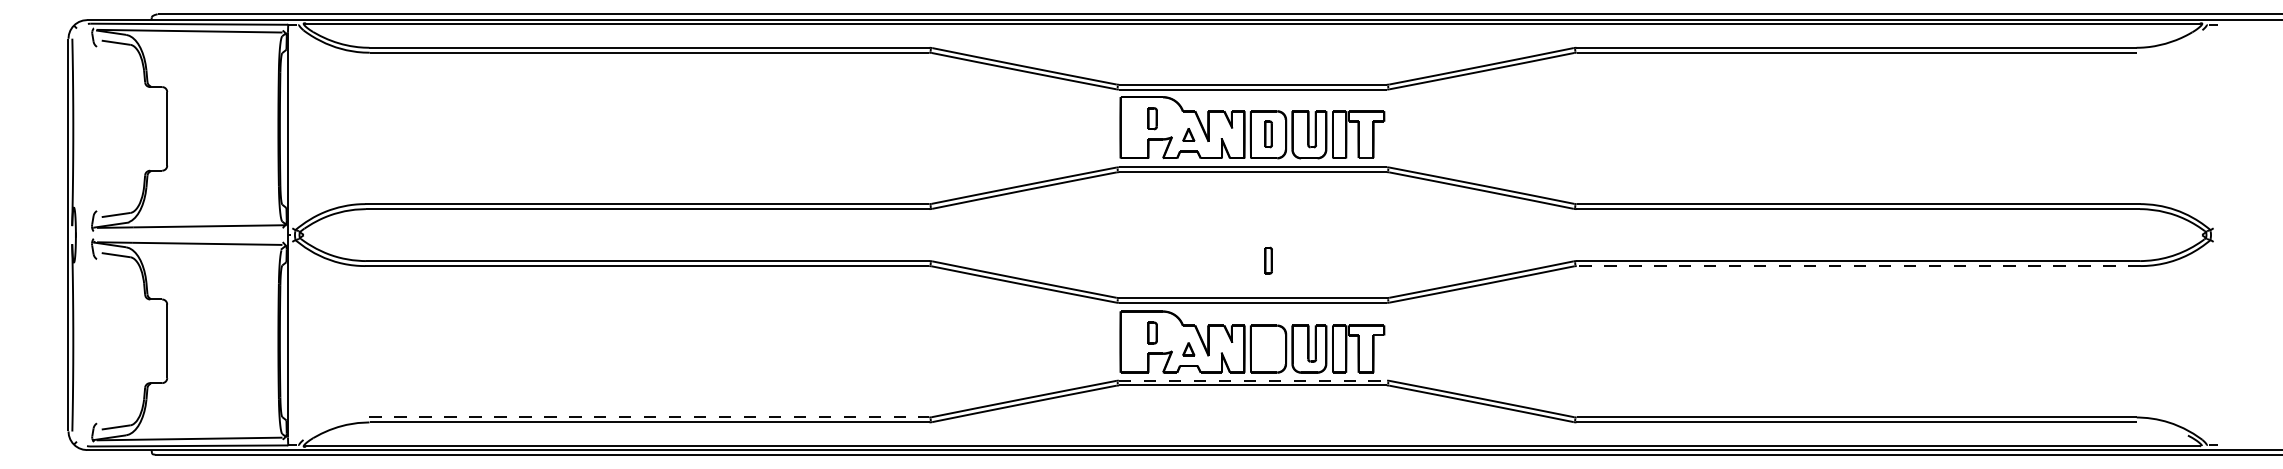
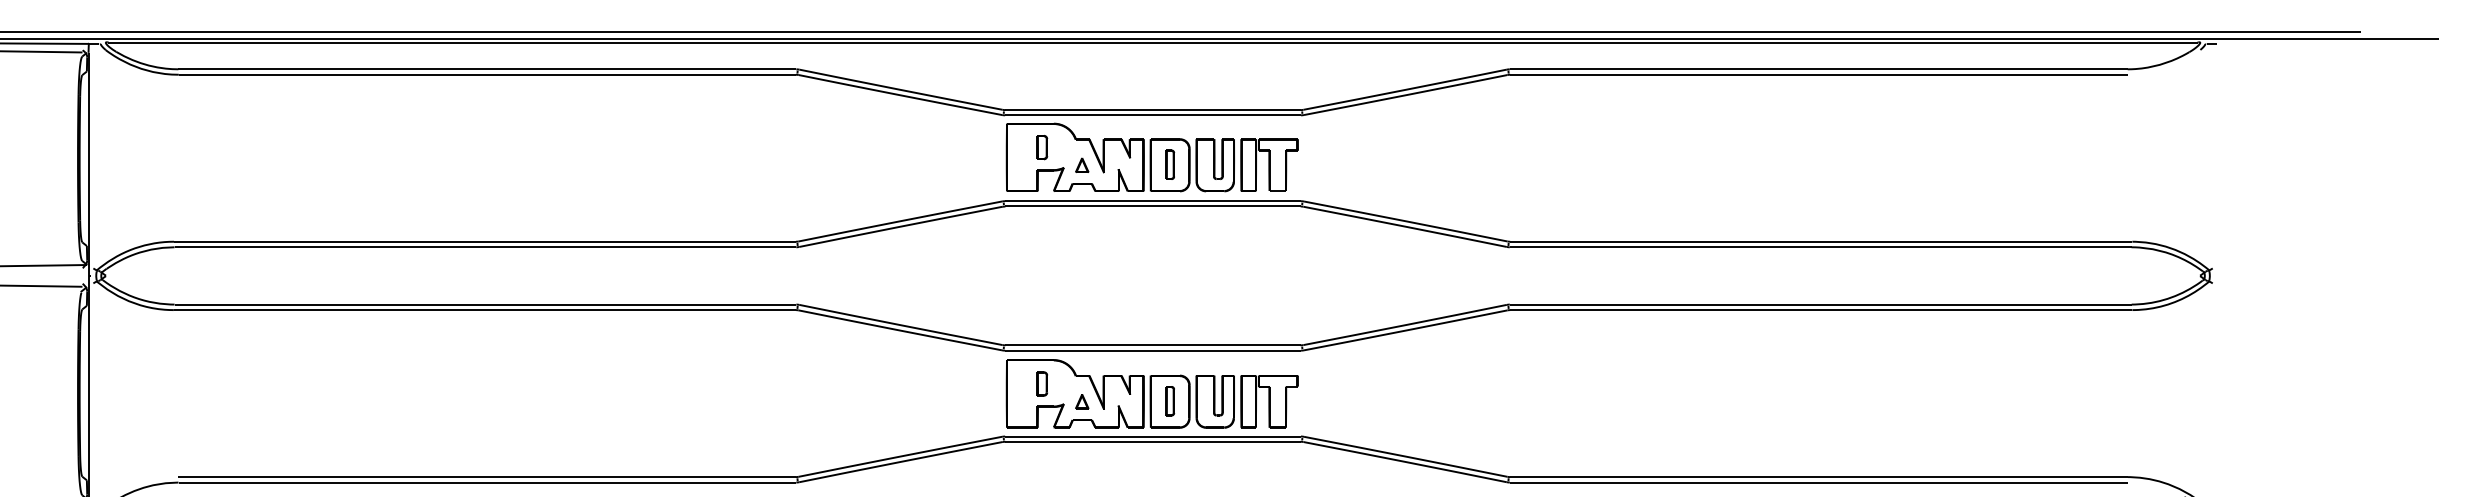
part: (1268, 260) -> (1170, 401), moved
line: (1858, 266) -> (1821, 310), dashed -> solid
line: (1253, 380) -> (1153, 436), dashed -> solid
line: (649, 417) -> (487, 477), dashed -> solid

